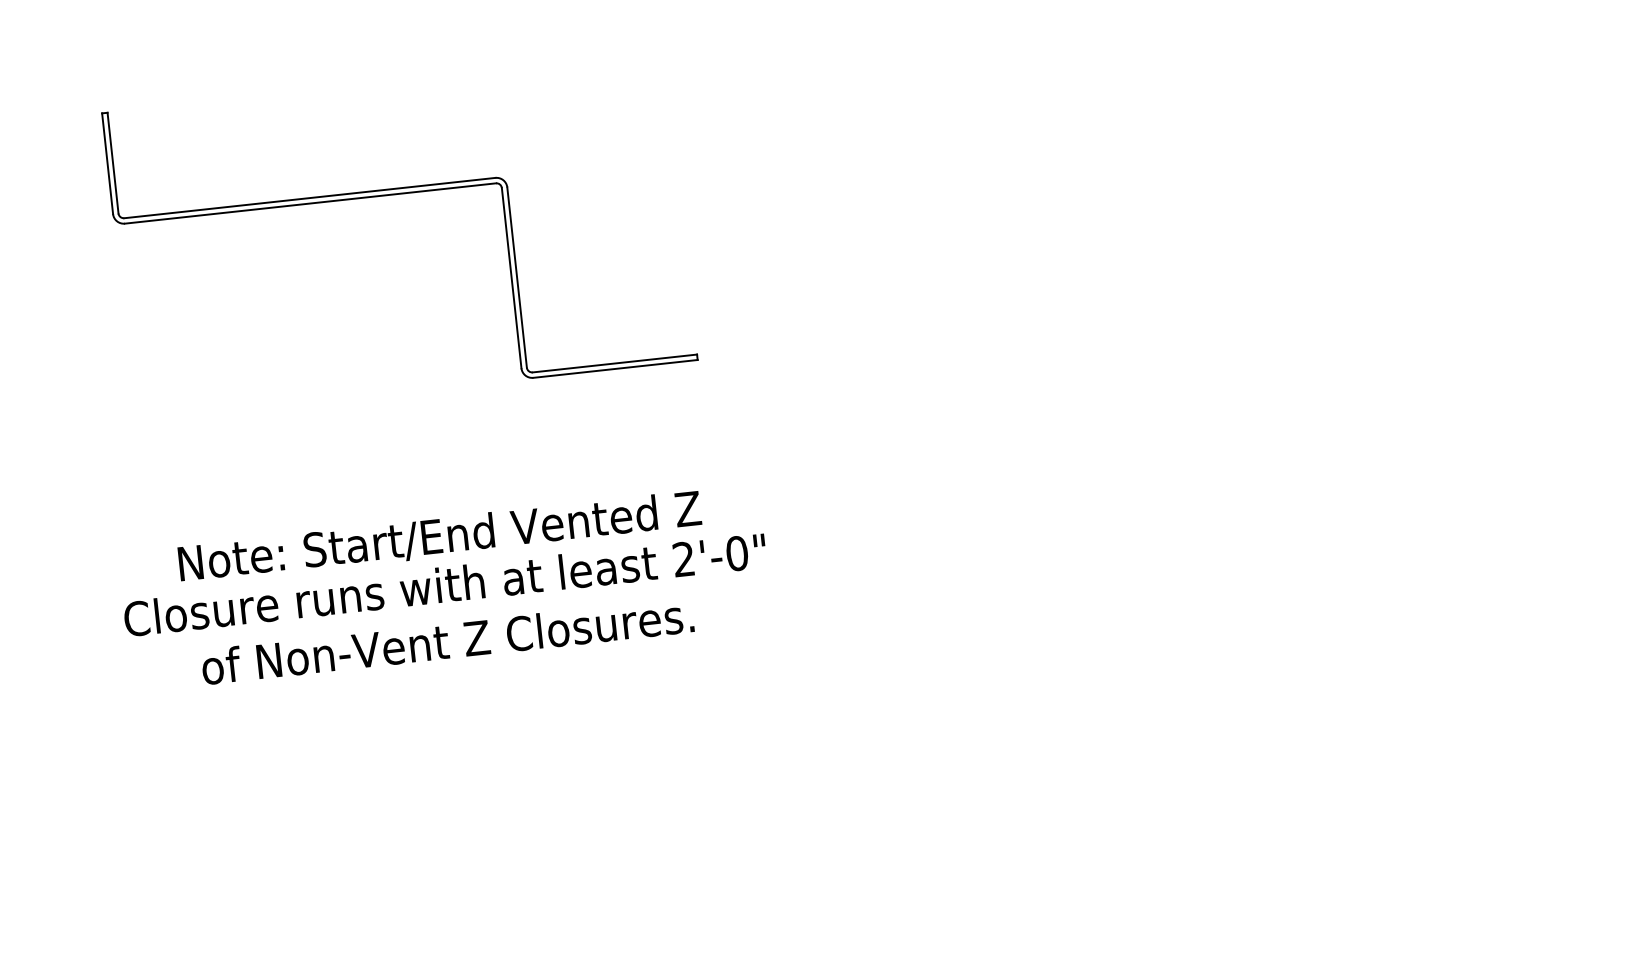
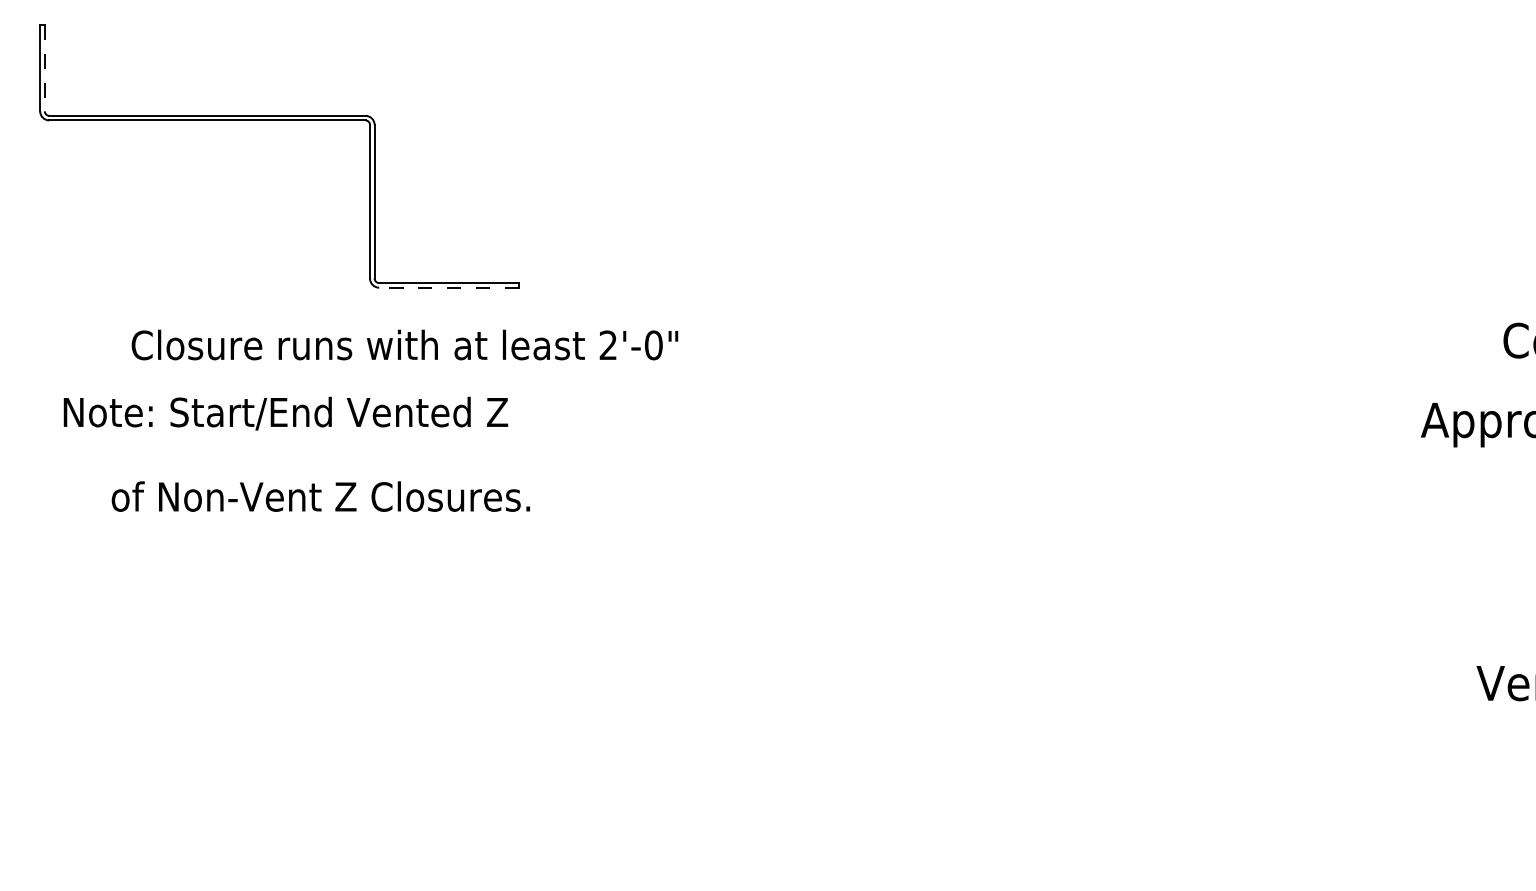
line: (112, 163) -> (44, 68), solid -> dashed
line: (614, 368) -> (448, 287), solid -> dashed
text: (444, 584) -> (404, 344), moved
text: (447, 641) -> (320, 496), moved

